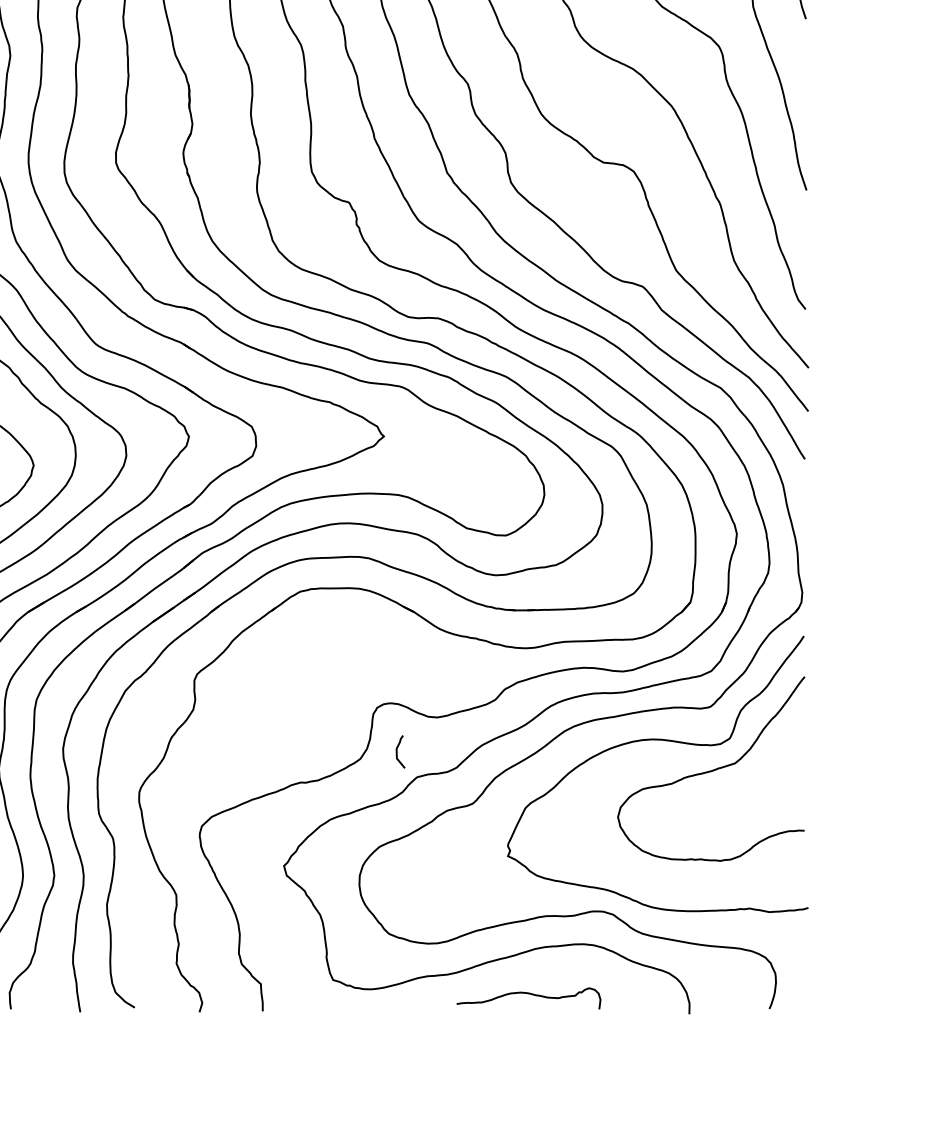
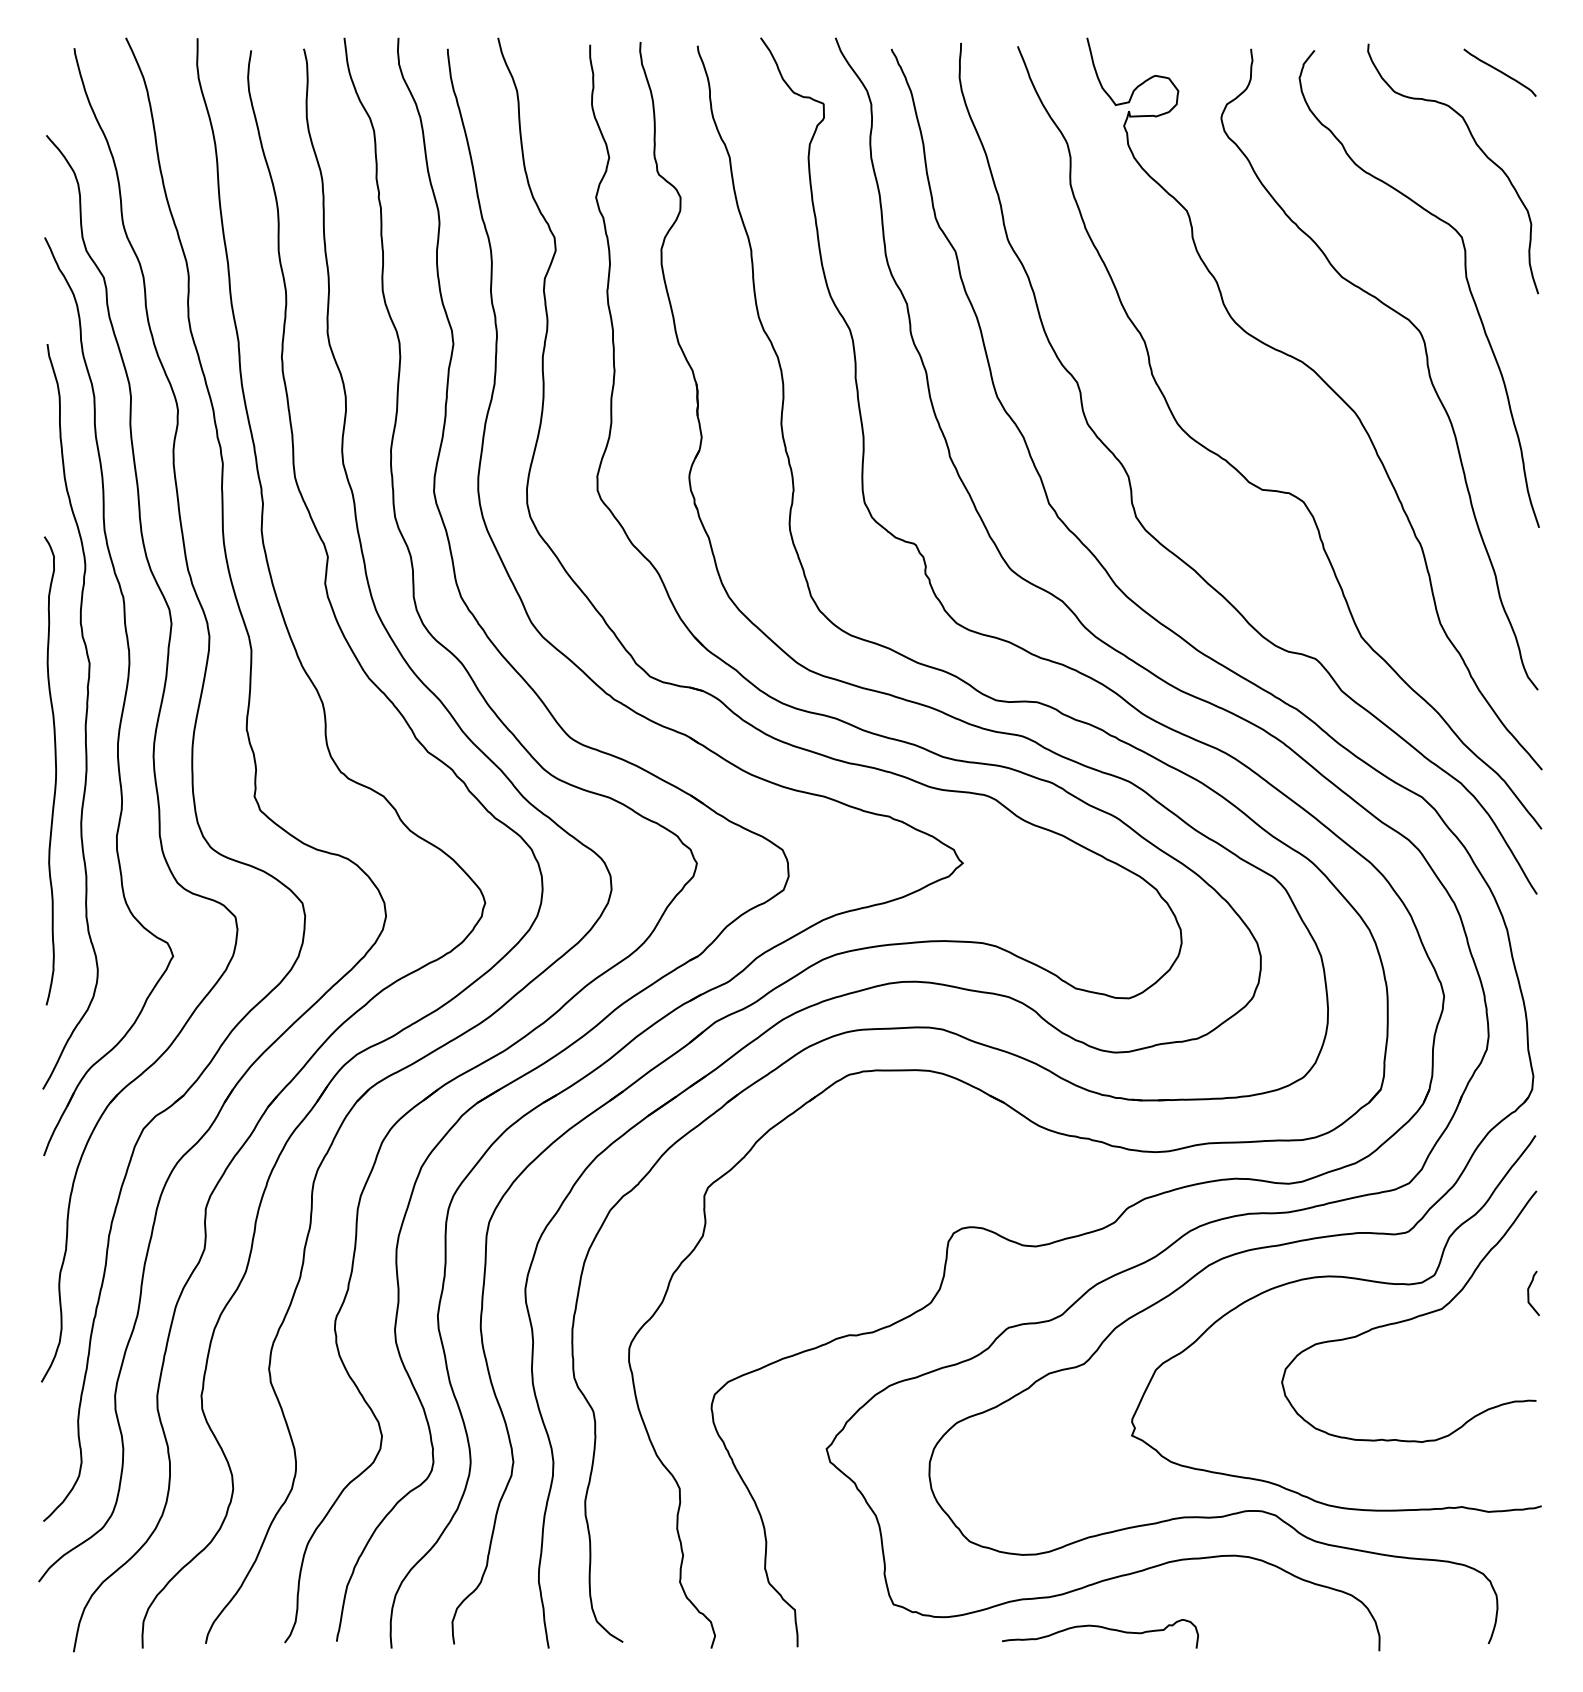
curve: (397, 751) -> (1529, 1293), moved
curve: (530, 994) -> (1102, 1628), moved

